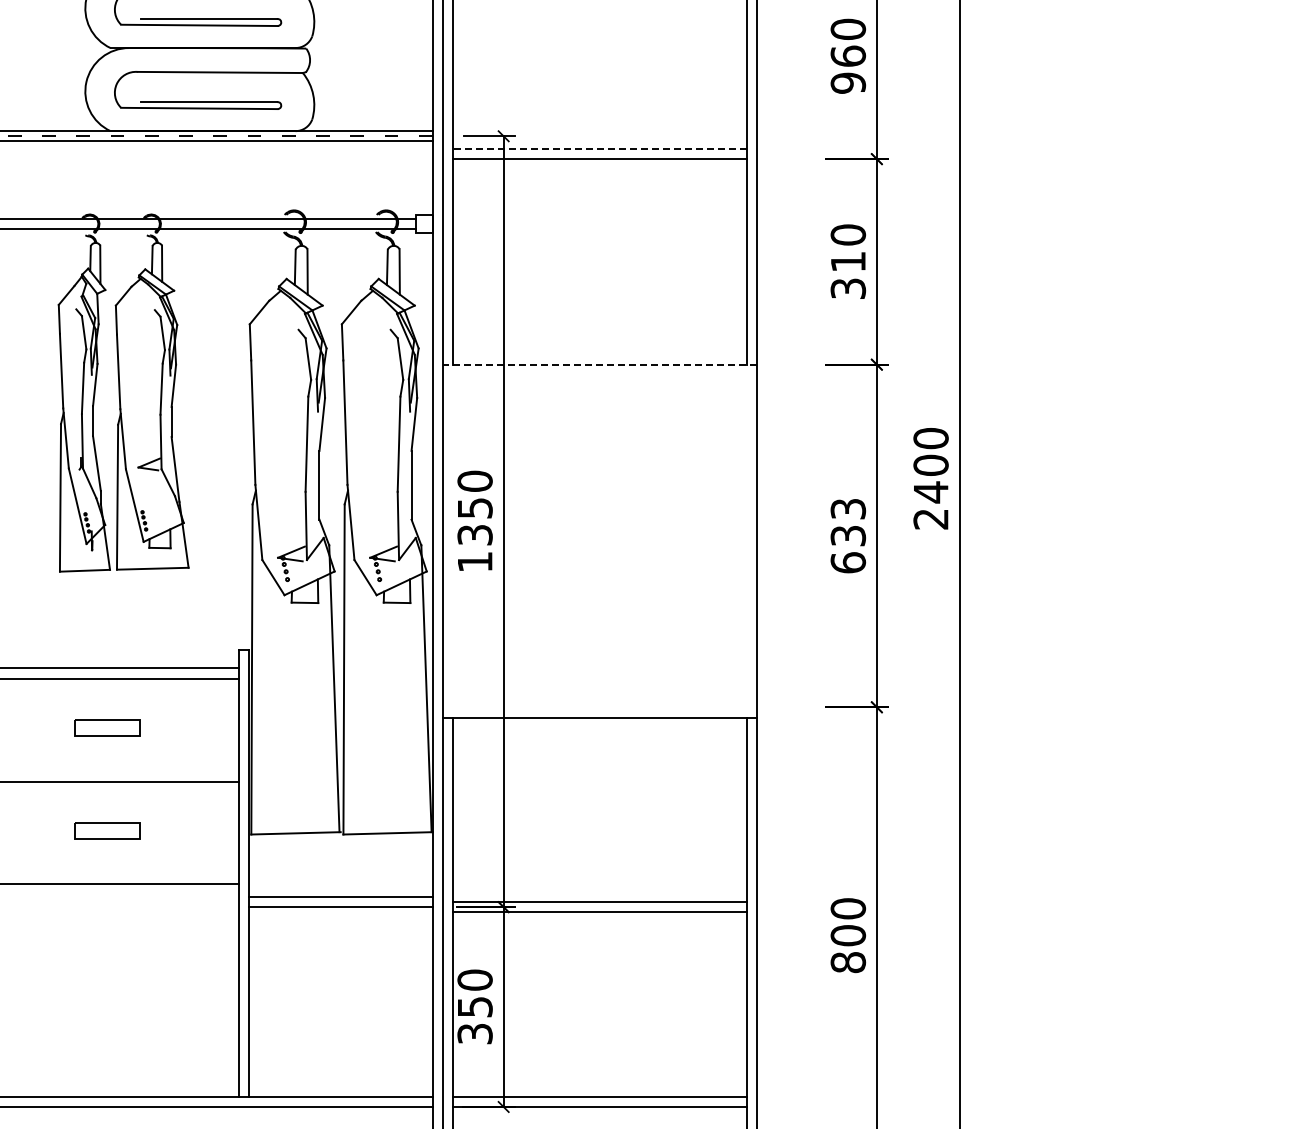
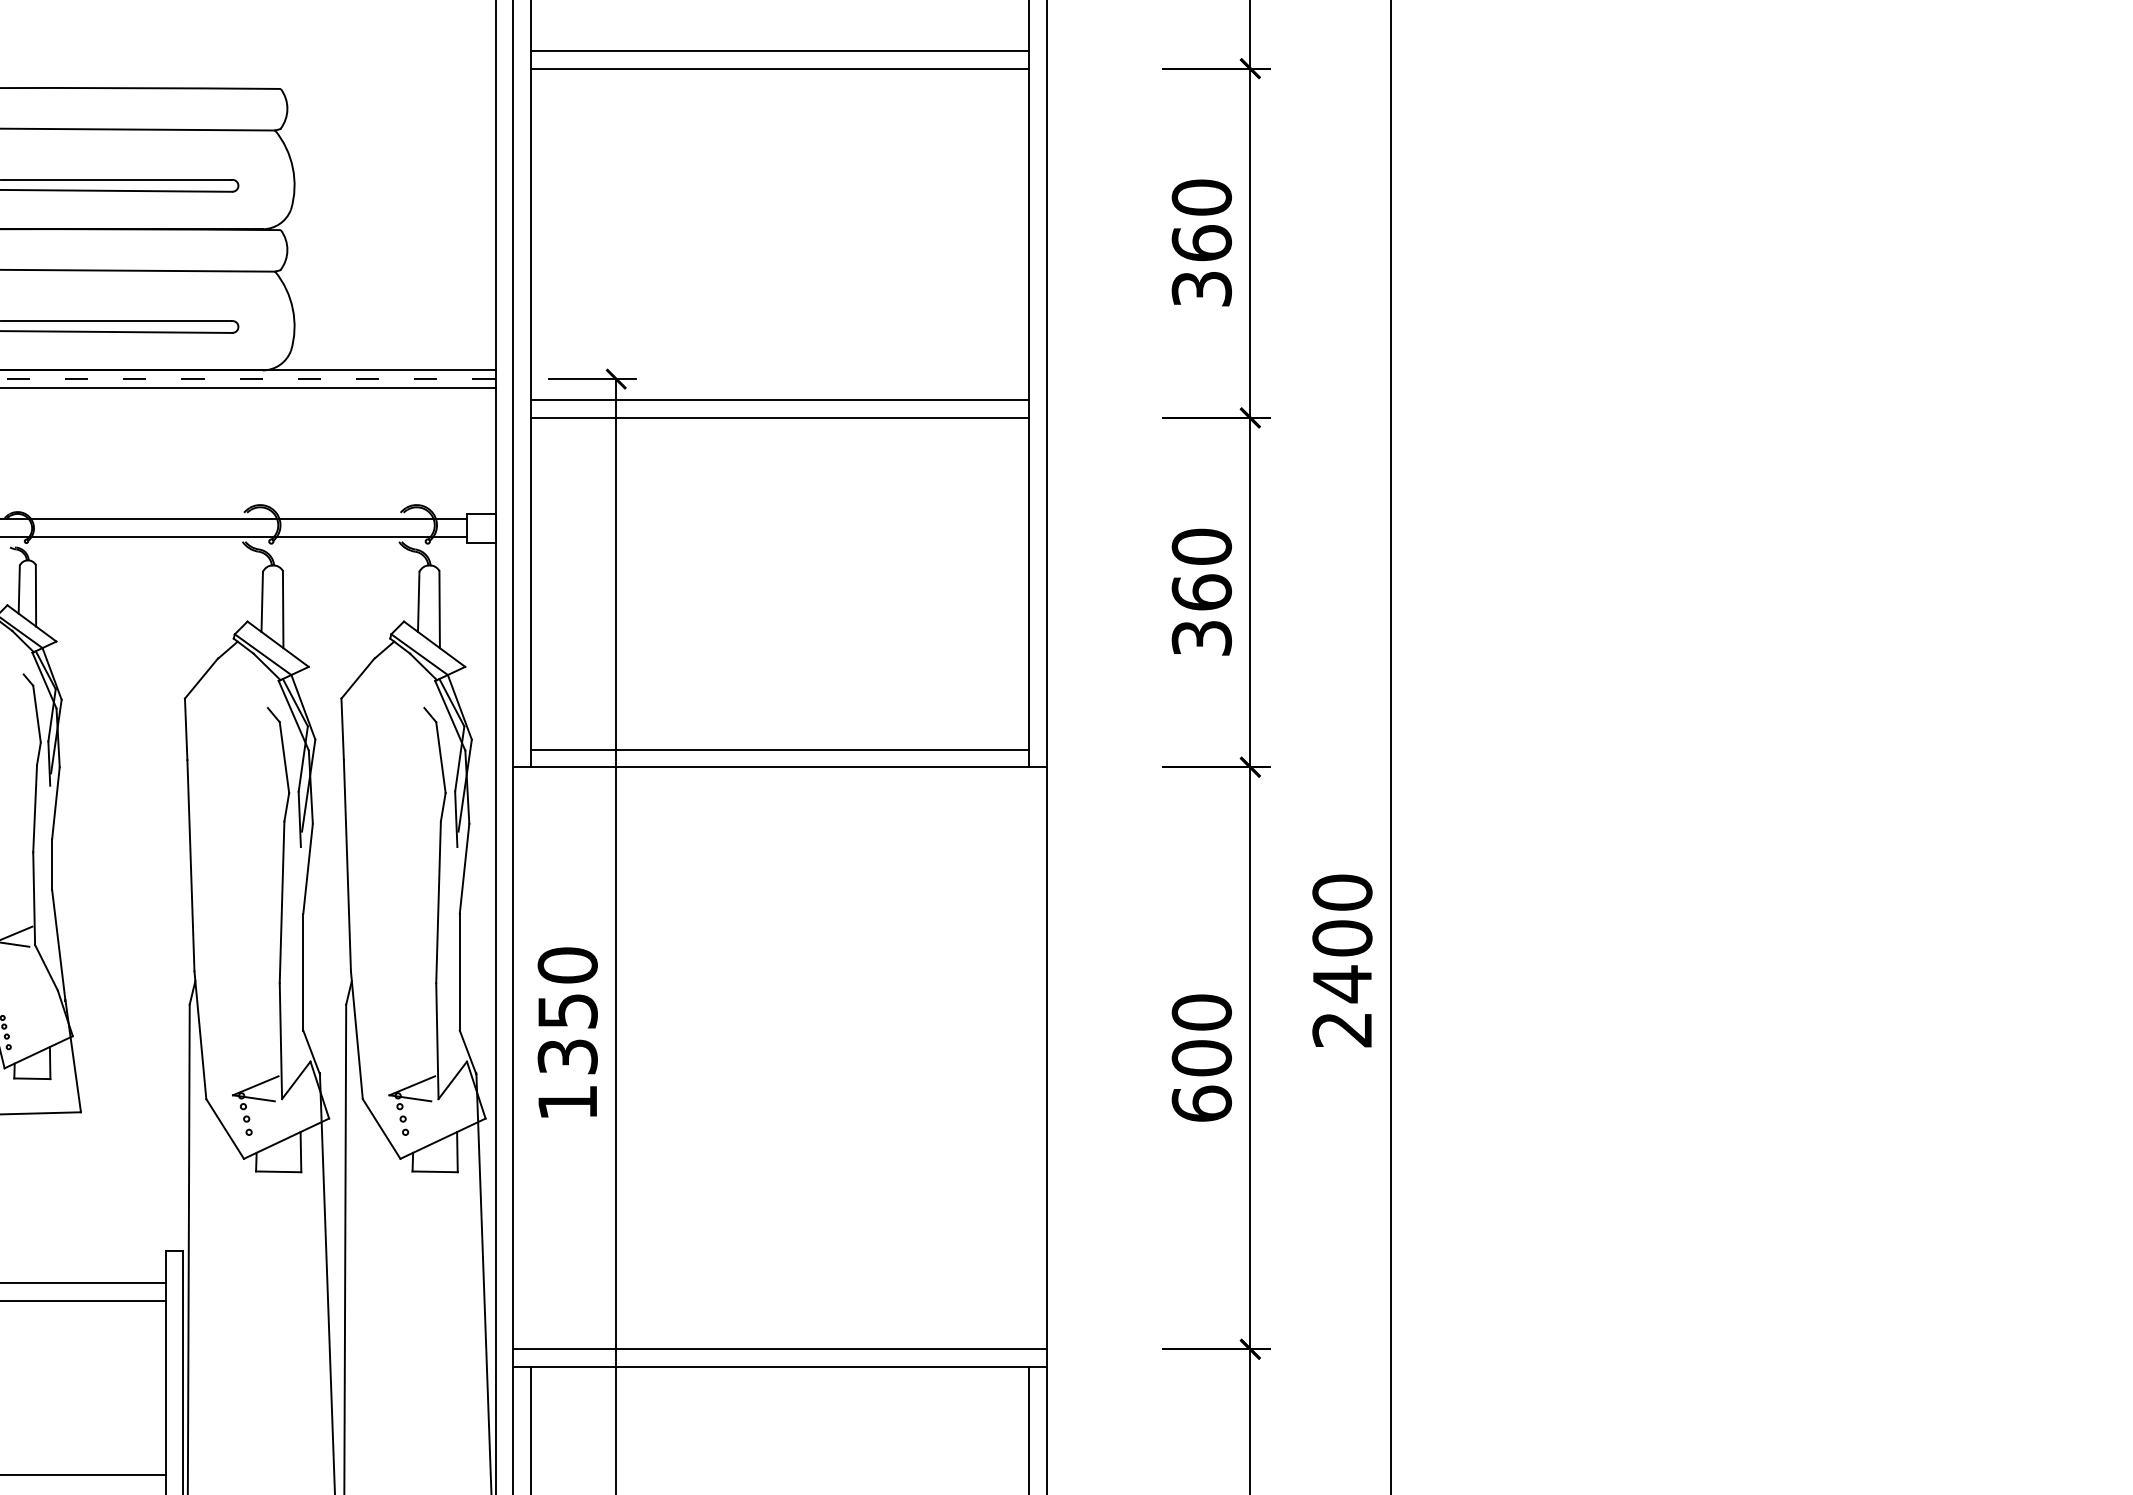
text: (847, 82) -> (1200, 287), 960 -> 360
line: (599, 148) -> (779, 399), dashed -> solid
text: (848, 261) -> (1202, 591), 310 -> 360
line: (599, 354) -> (779, 749), added
line: (599, 364) -> (779, 766), dashed -> solid
text: (848, 522) -> (1202, 1035), 633 -> 600
line: (599, 707) -> (779, 1349), added

